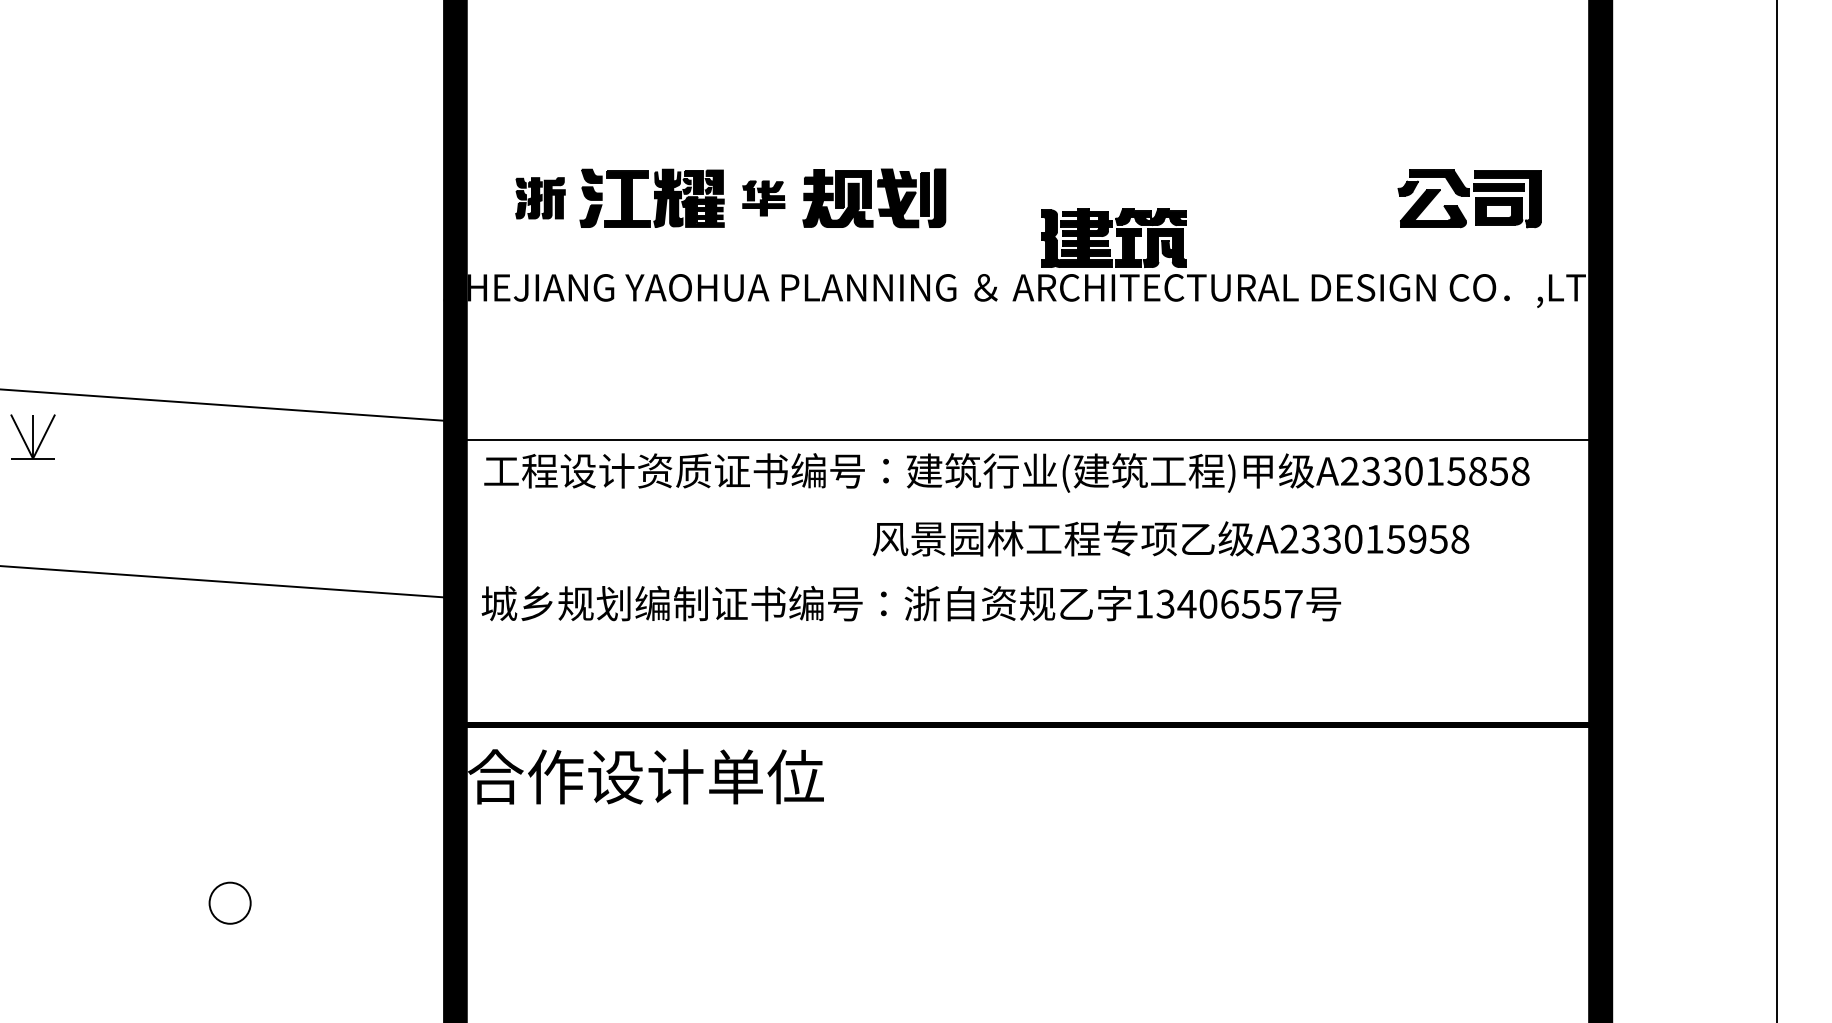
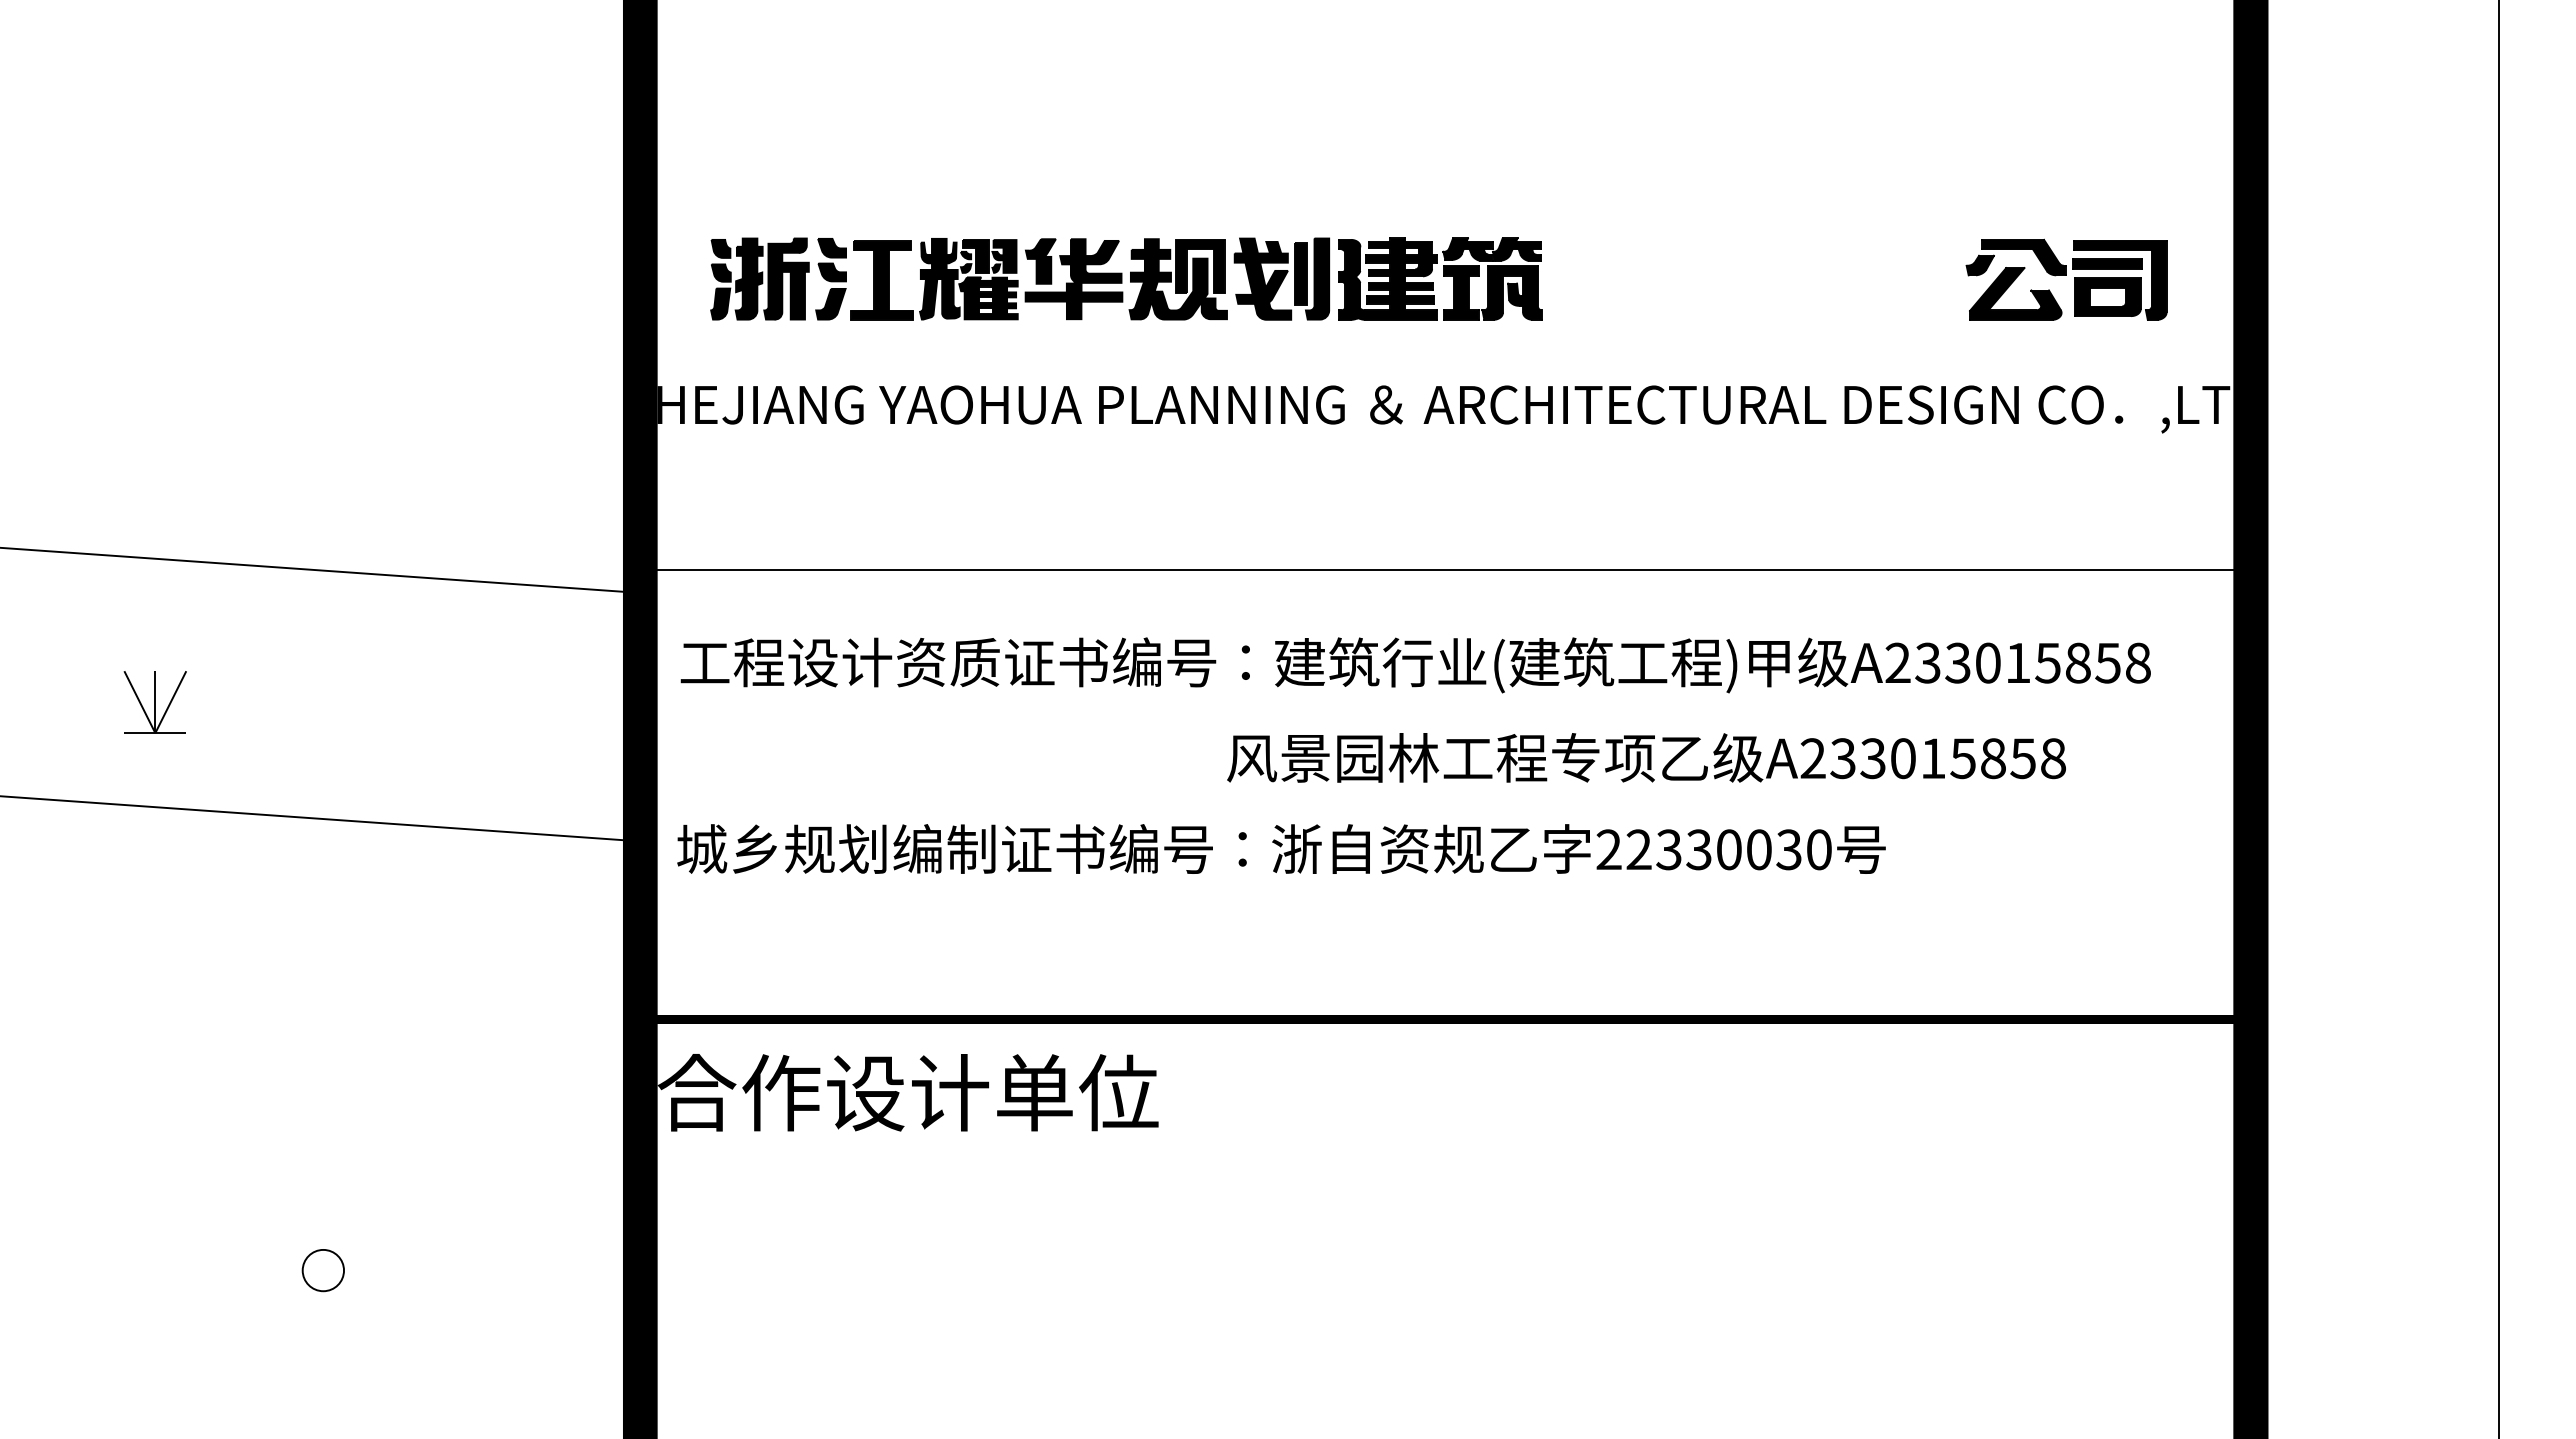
part: (540, 197) -> (759, 278), size x1.43
part: (763, 198) -> (1073, 279), size x1.67
part: (1114, 237) -> (1440, 278), moved
part: (32, 436) -> (154, 702), moved
line: (1023, 439) -> (1438, 570), moved
text: (1417, 539) -> (1993, 758), A233015958 -> A233015858
text: (1218, 603) -> (1713, 849), 13406557 -> 22330030
part: (229, 903) -> (322, 1270), size x0.71

